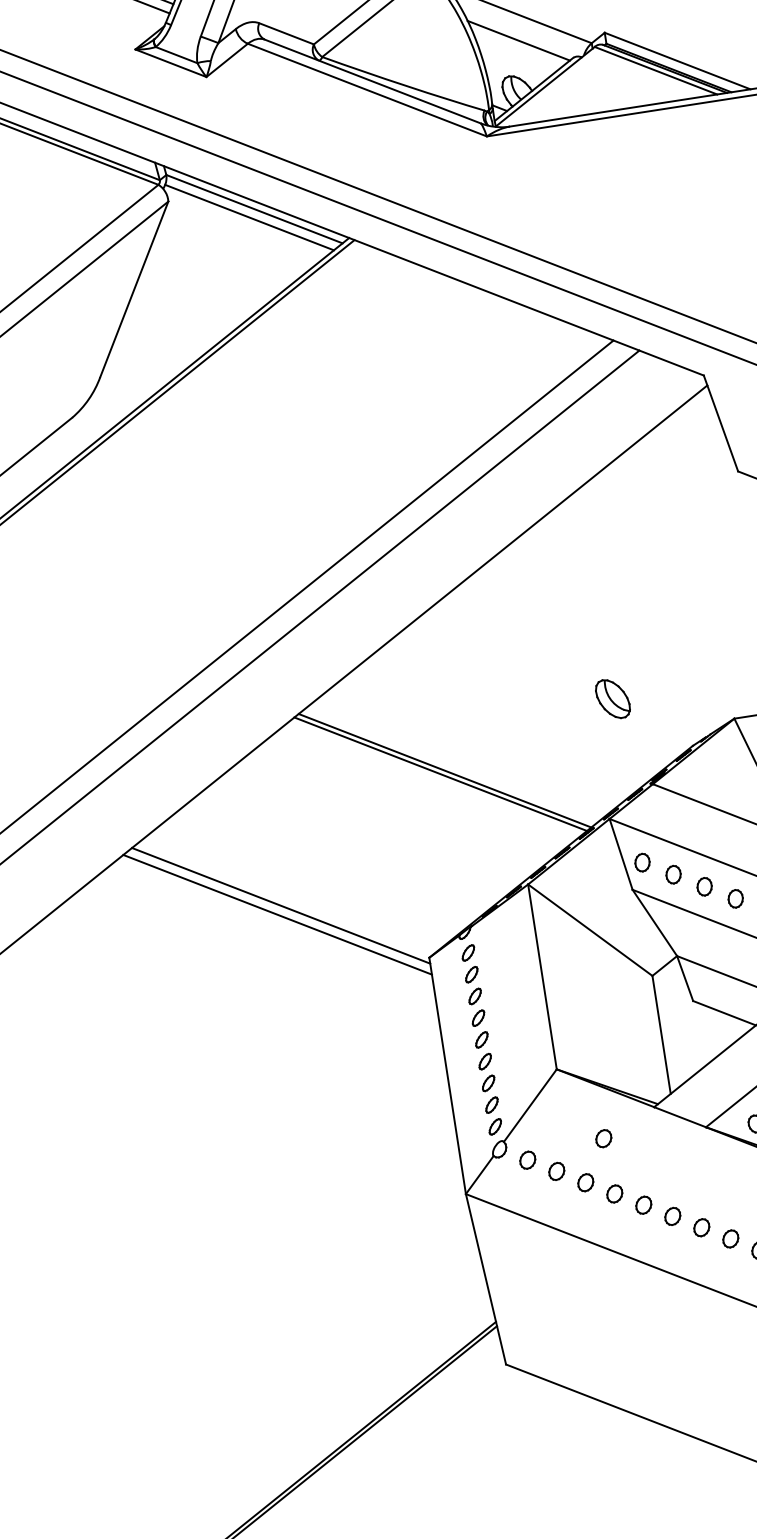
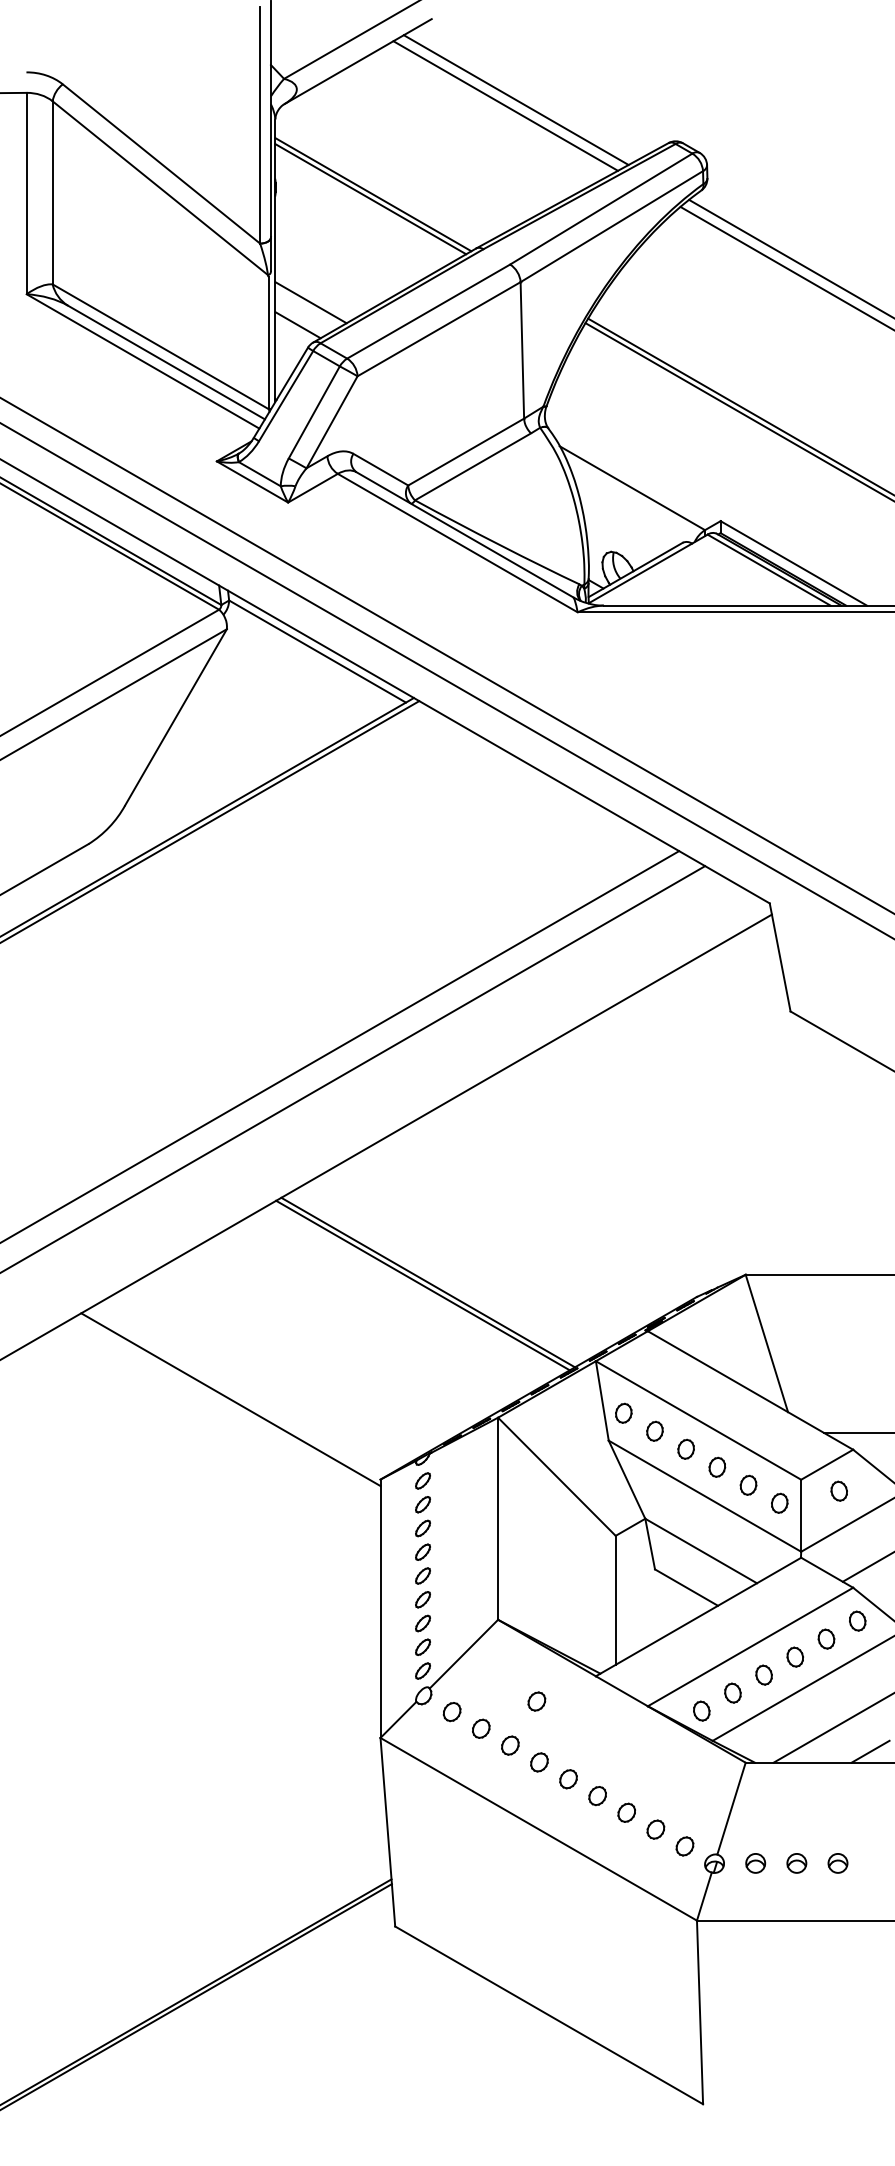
line: (518, 40) -> (627, 515), removed
line: (249, 217) -> (310, 659), removed
part: (613, 698) -> (619, 1233), removed
line: (277, 914) -> (225, 1408), removed

